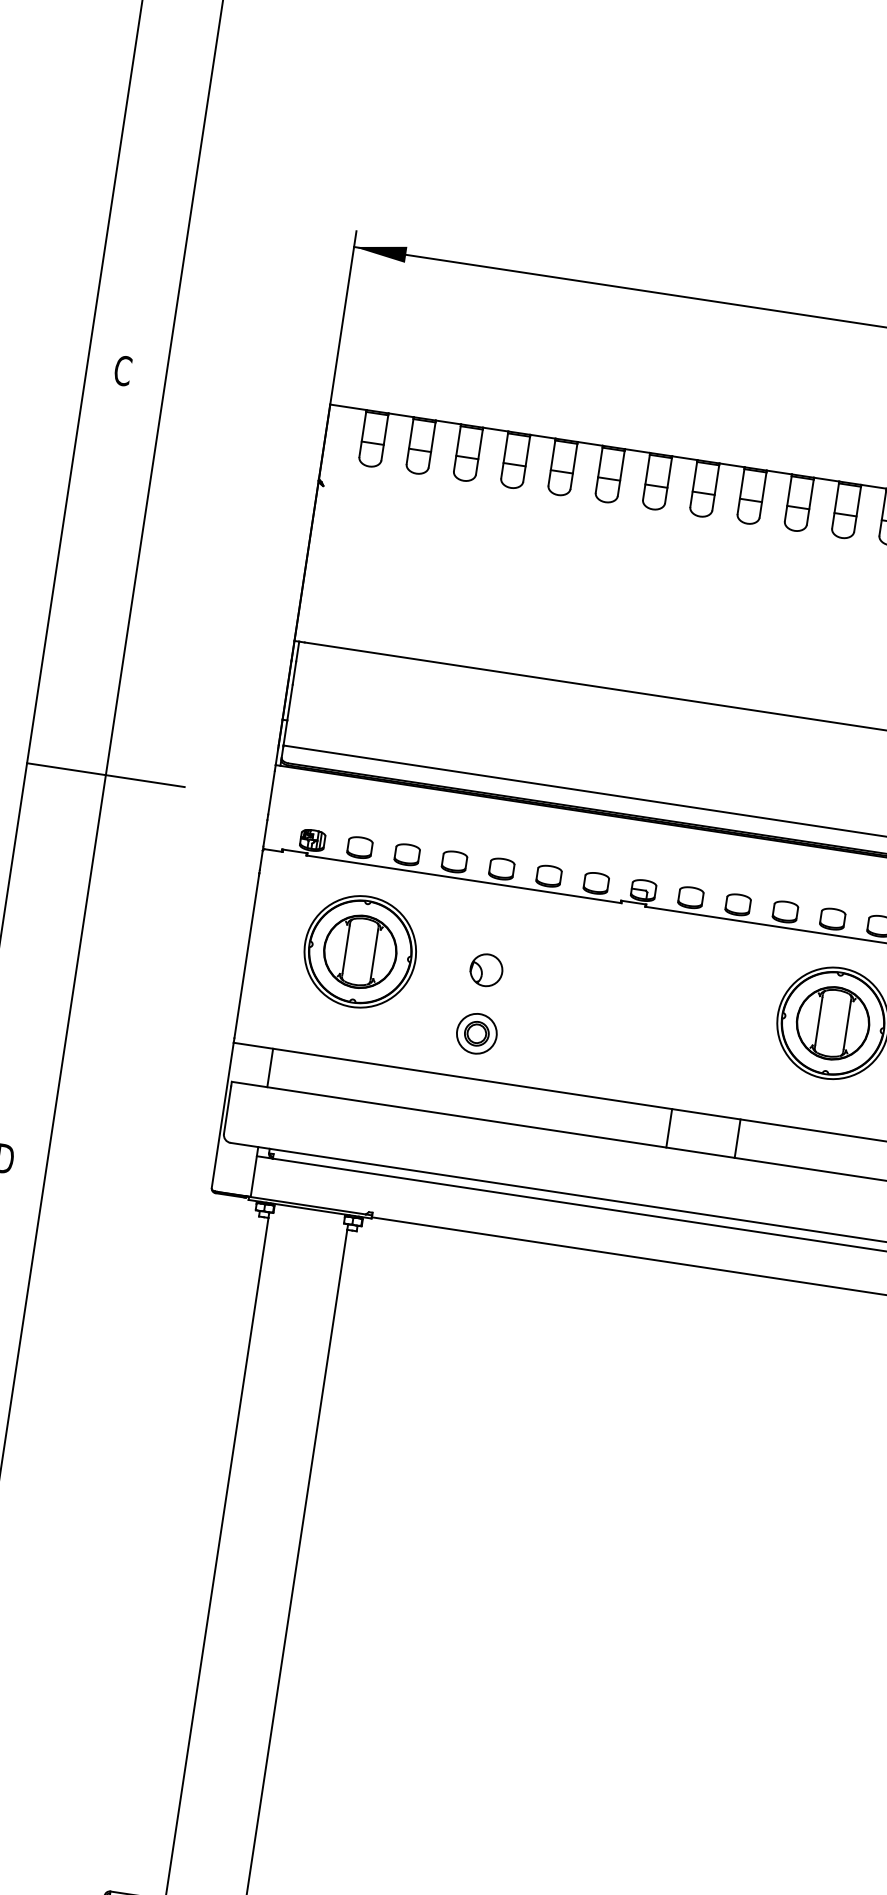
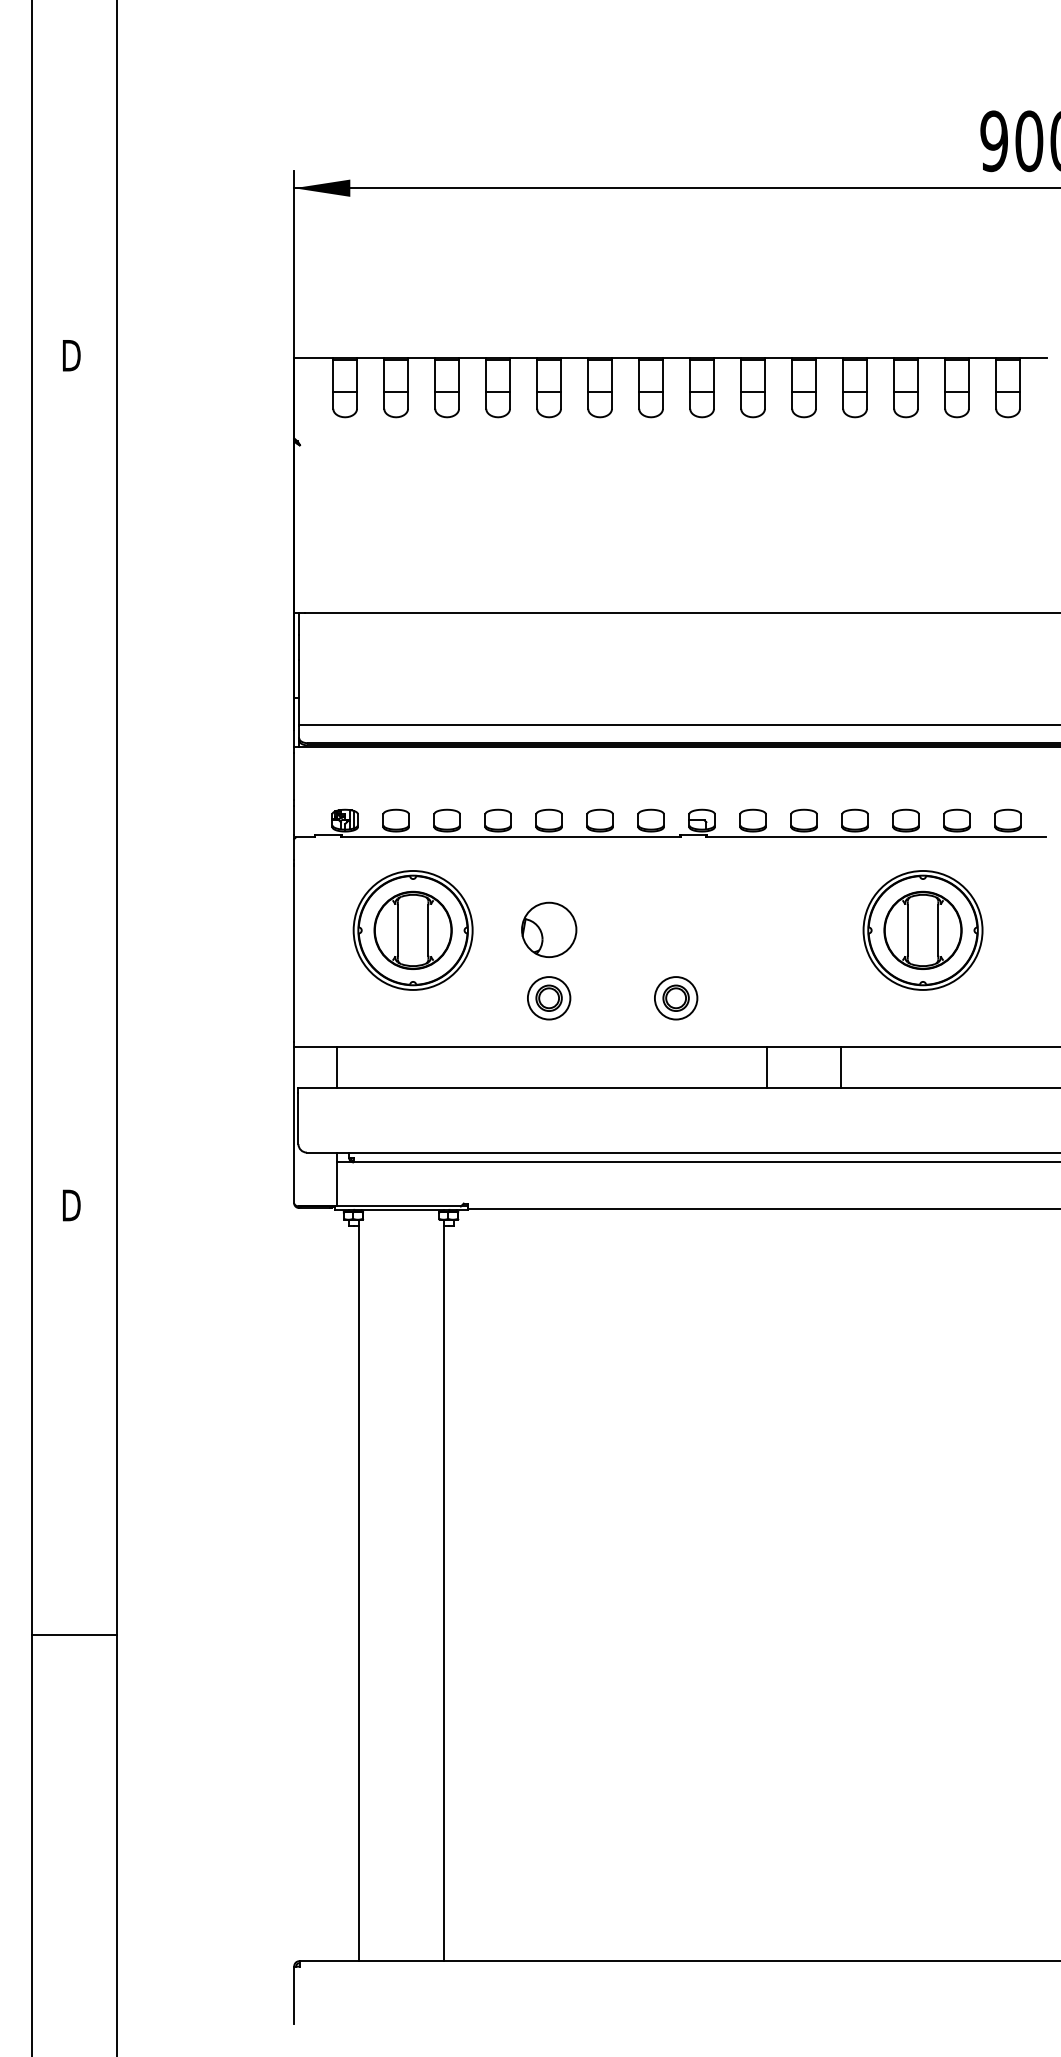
text: (123, 370) -> (70, 355), C -> D
line: (105, 774) -> (116, 784), removed
part: (485, 969) -> (548, 929), size x1.6
part: (594, 1051) -> (676, 998), added

